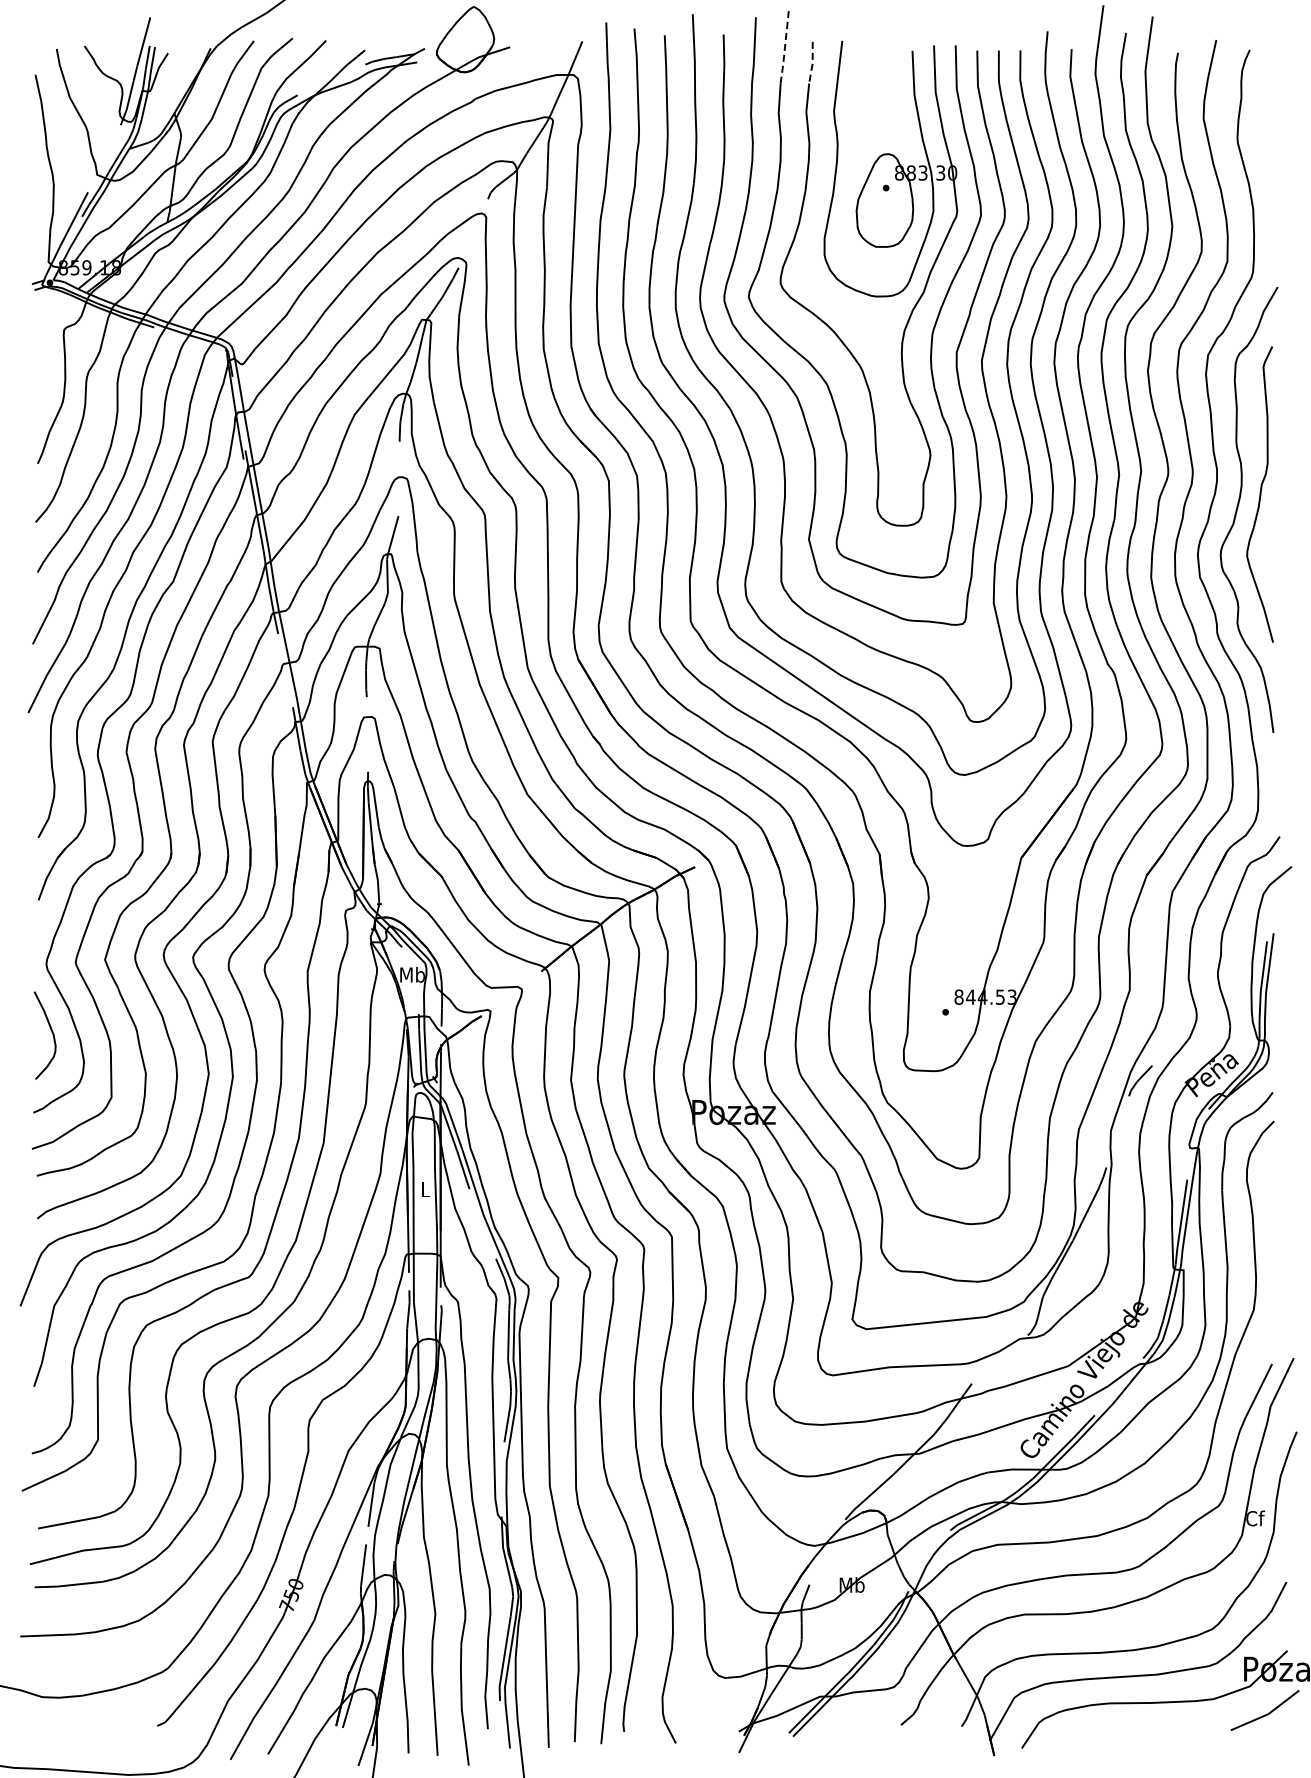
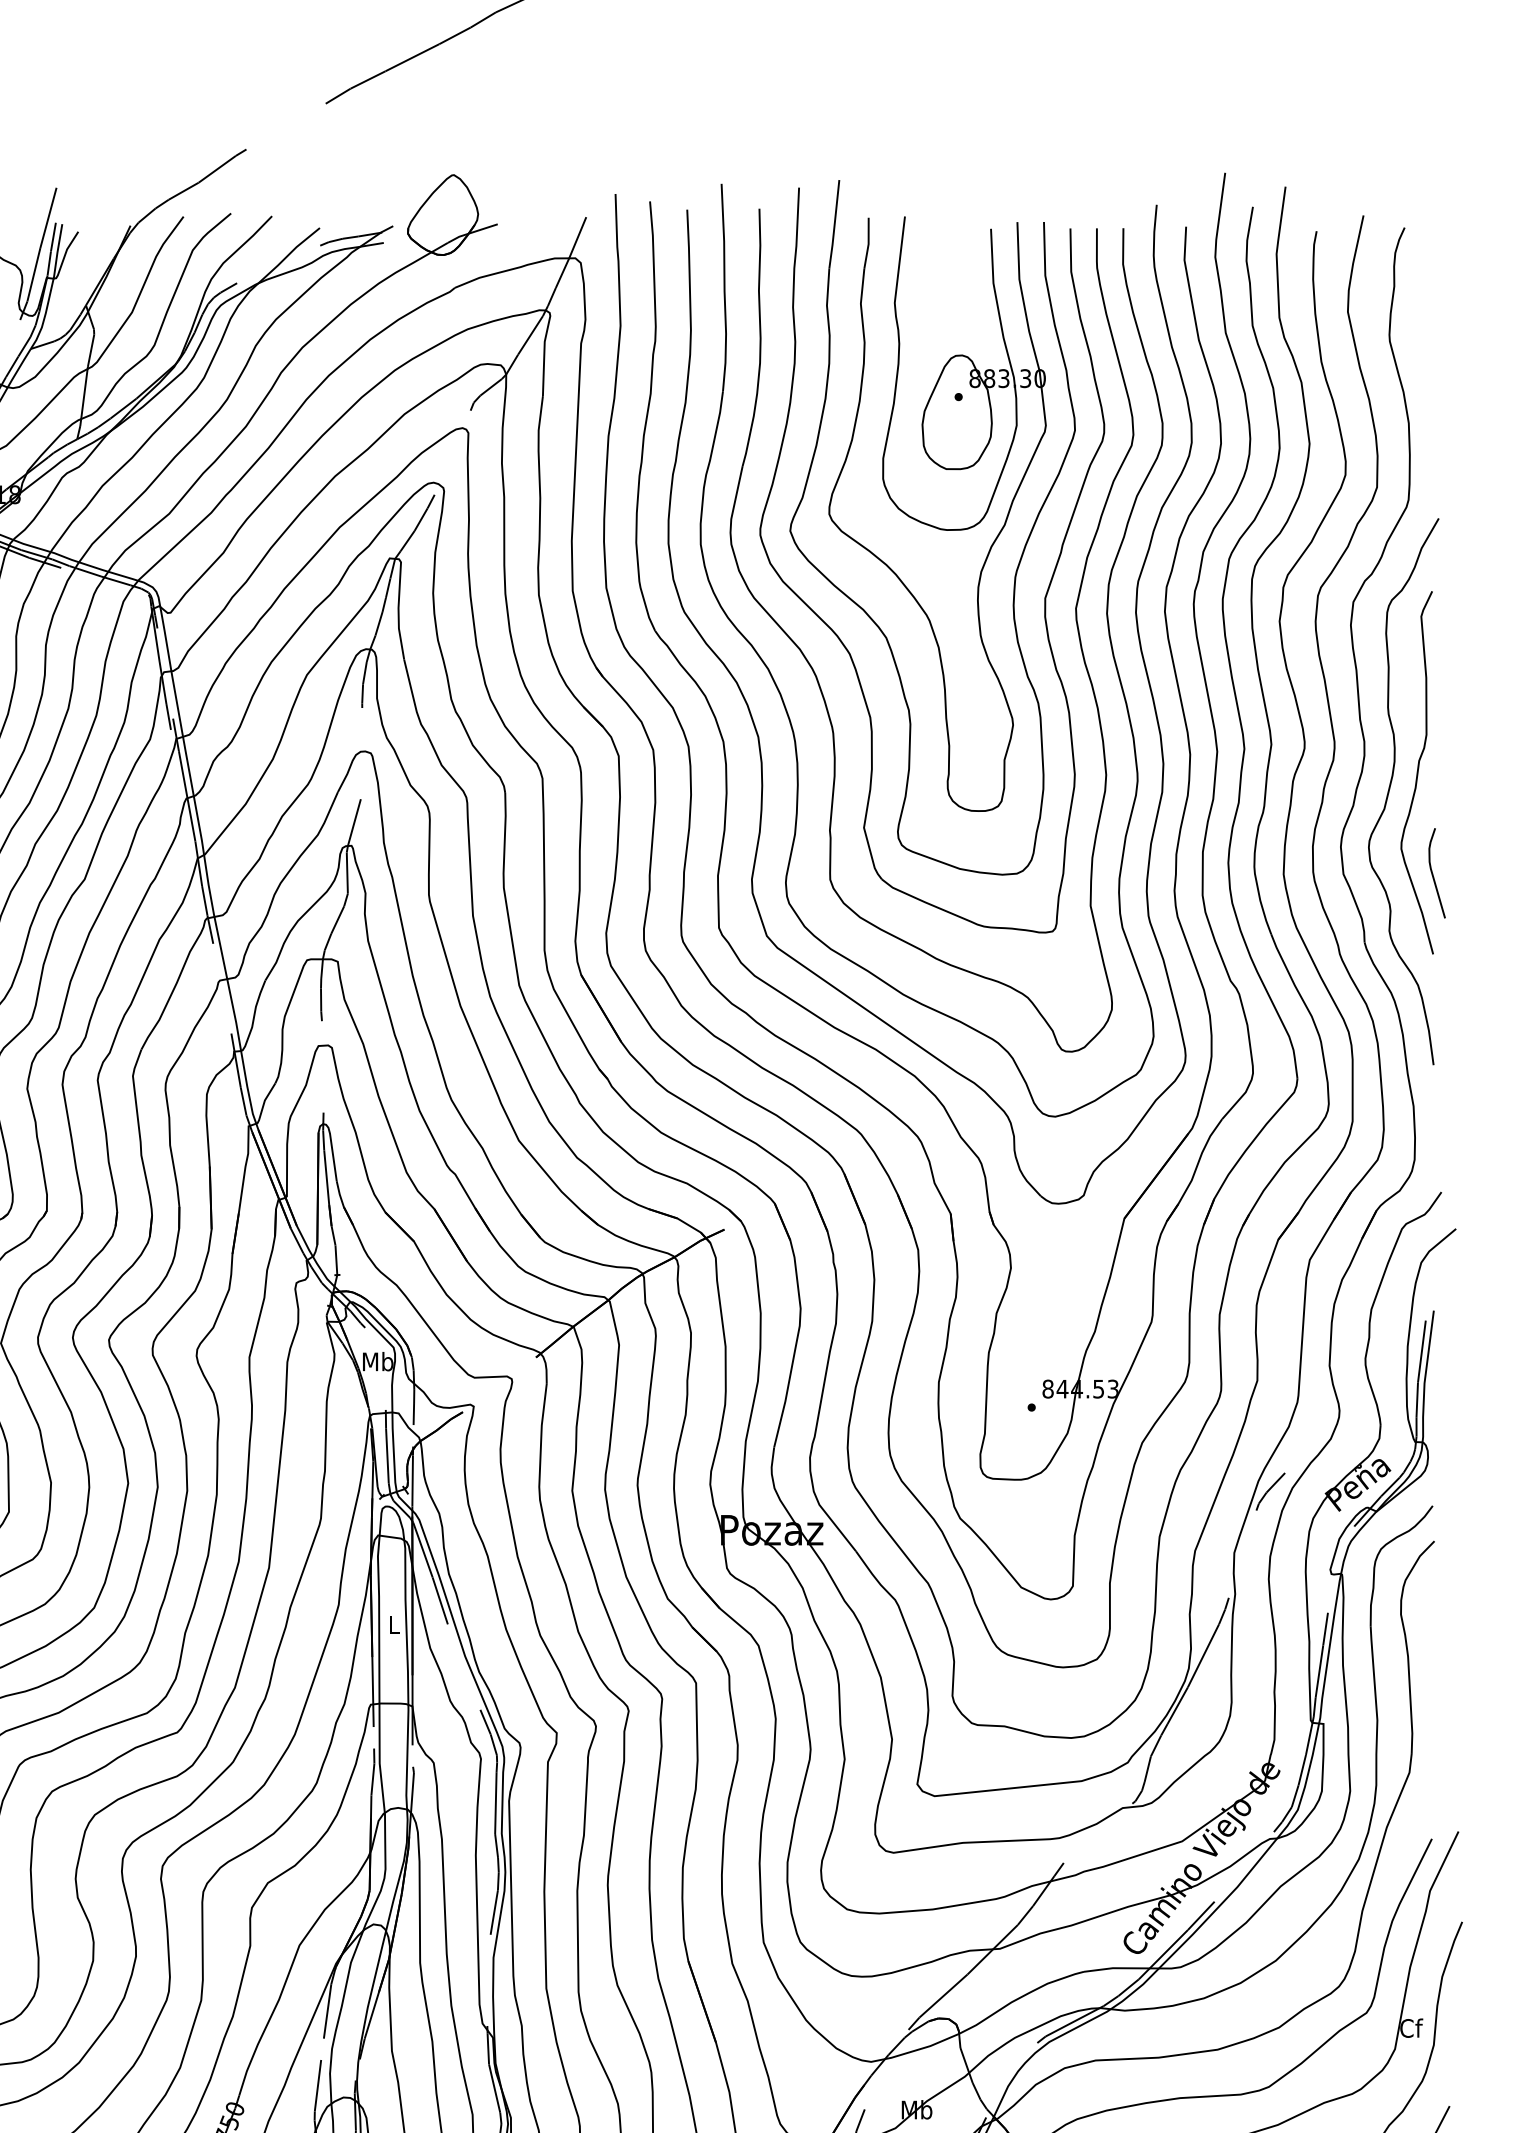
line: (784, 48) -> (834, 225), dashed -> solid
line: (812, 63) -> (868, 244), dashed -> solid
curve: (1273, 576) -> (1433, 873), added

